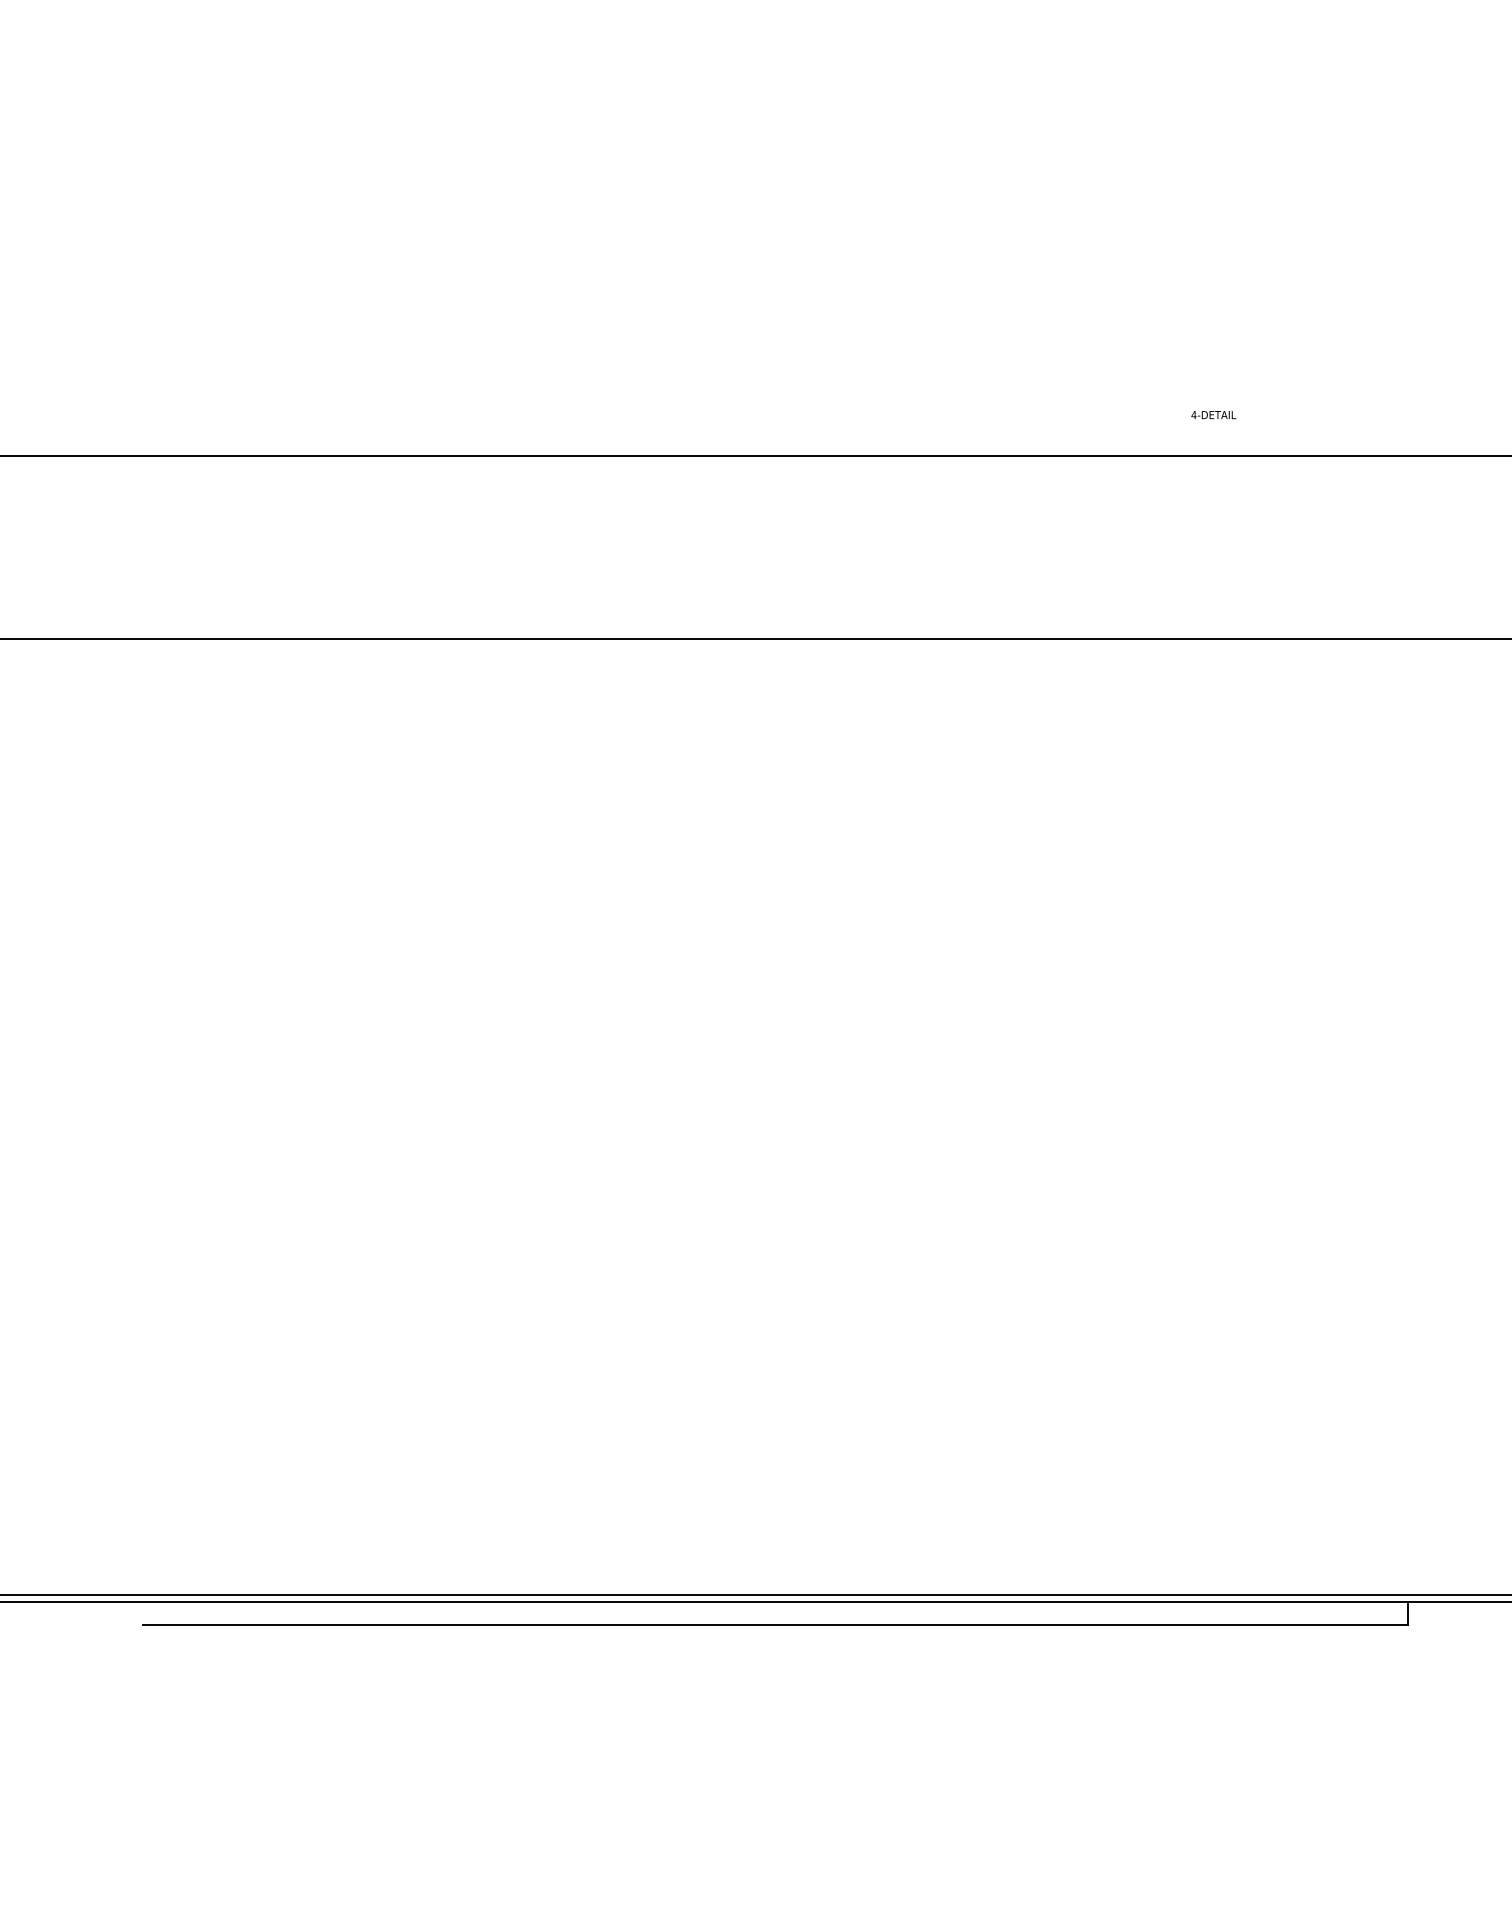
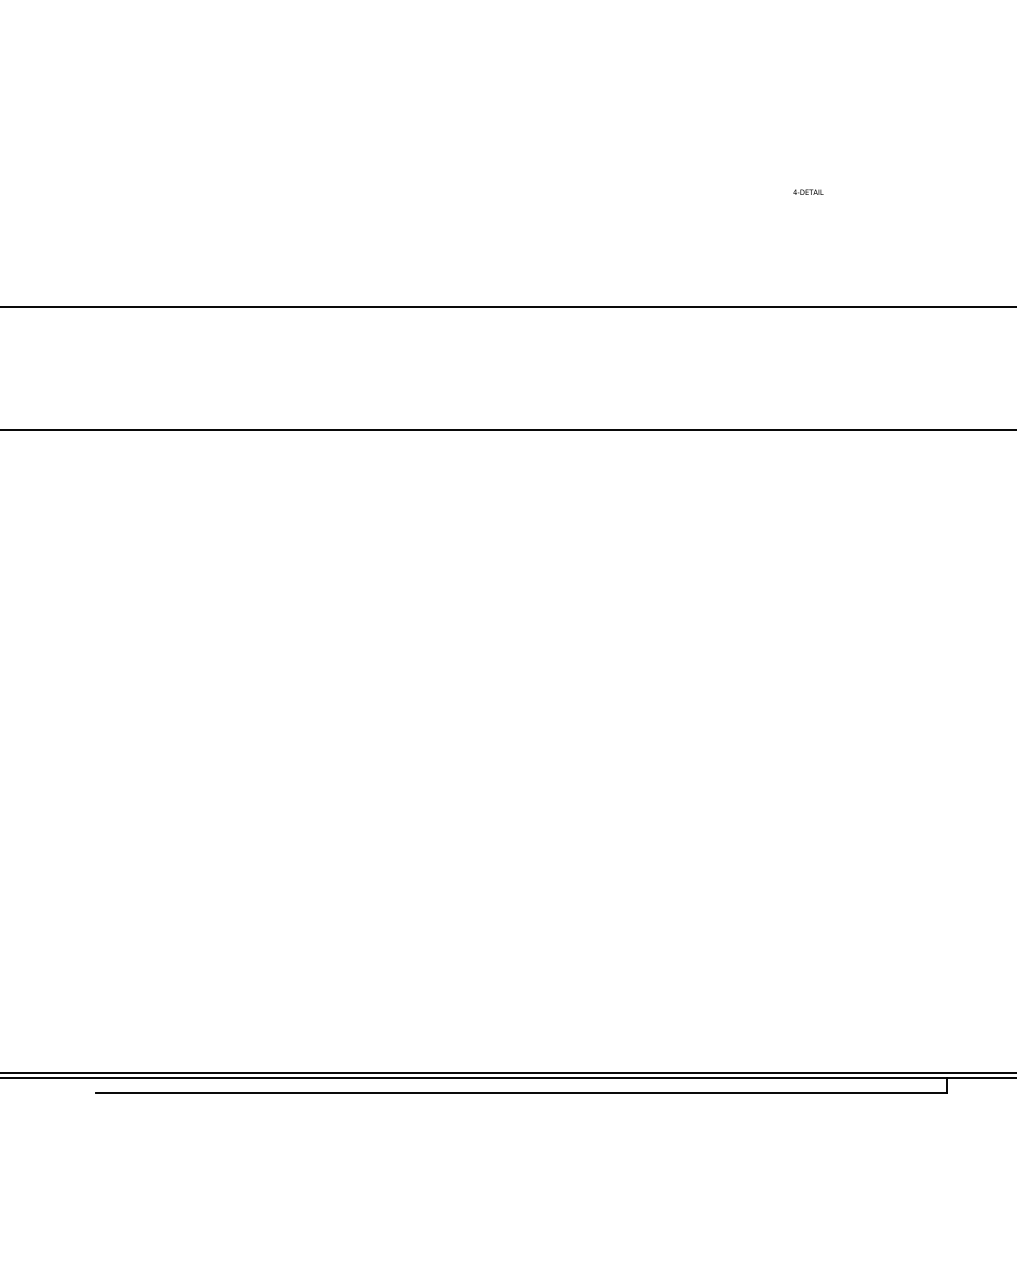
text: (1213, 413) -> (808, 191), moved

